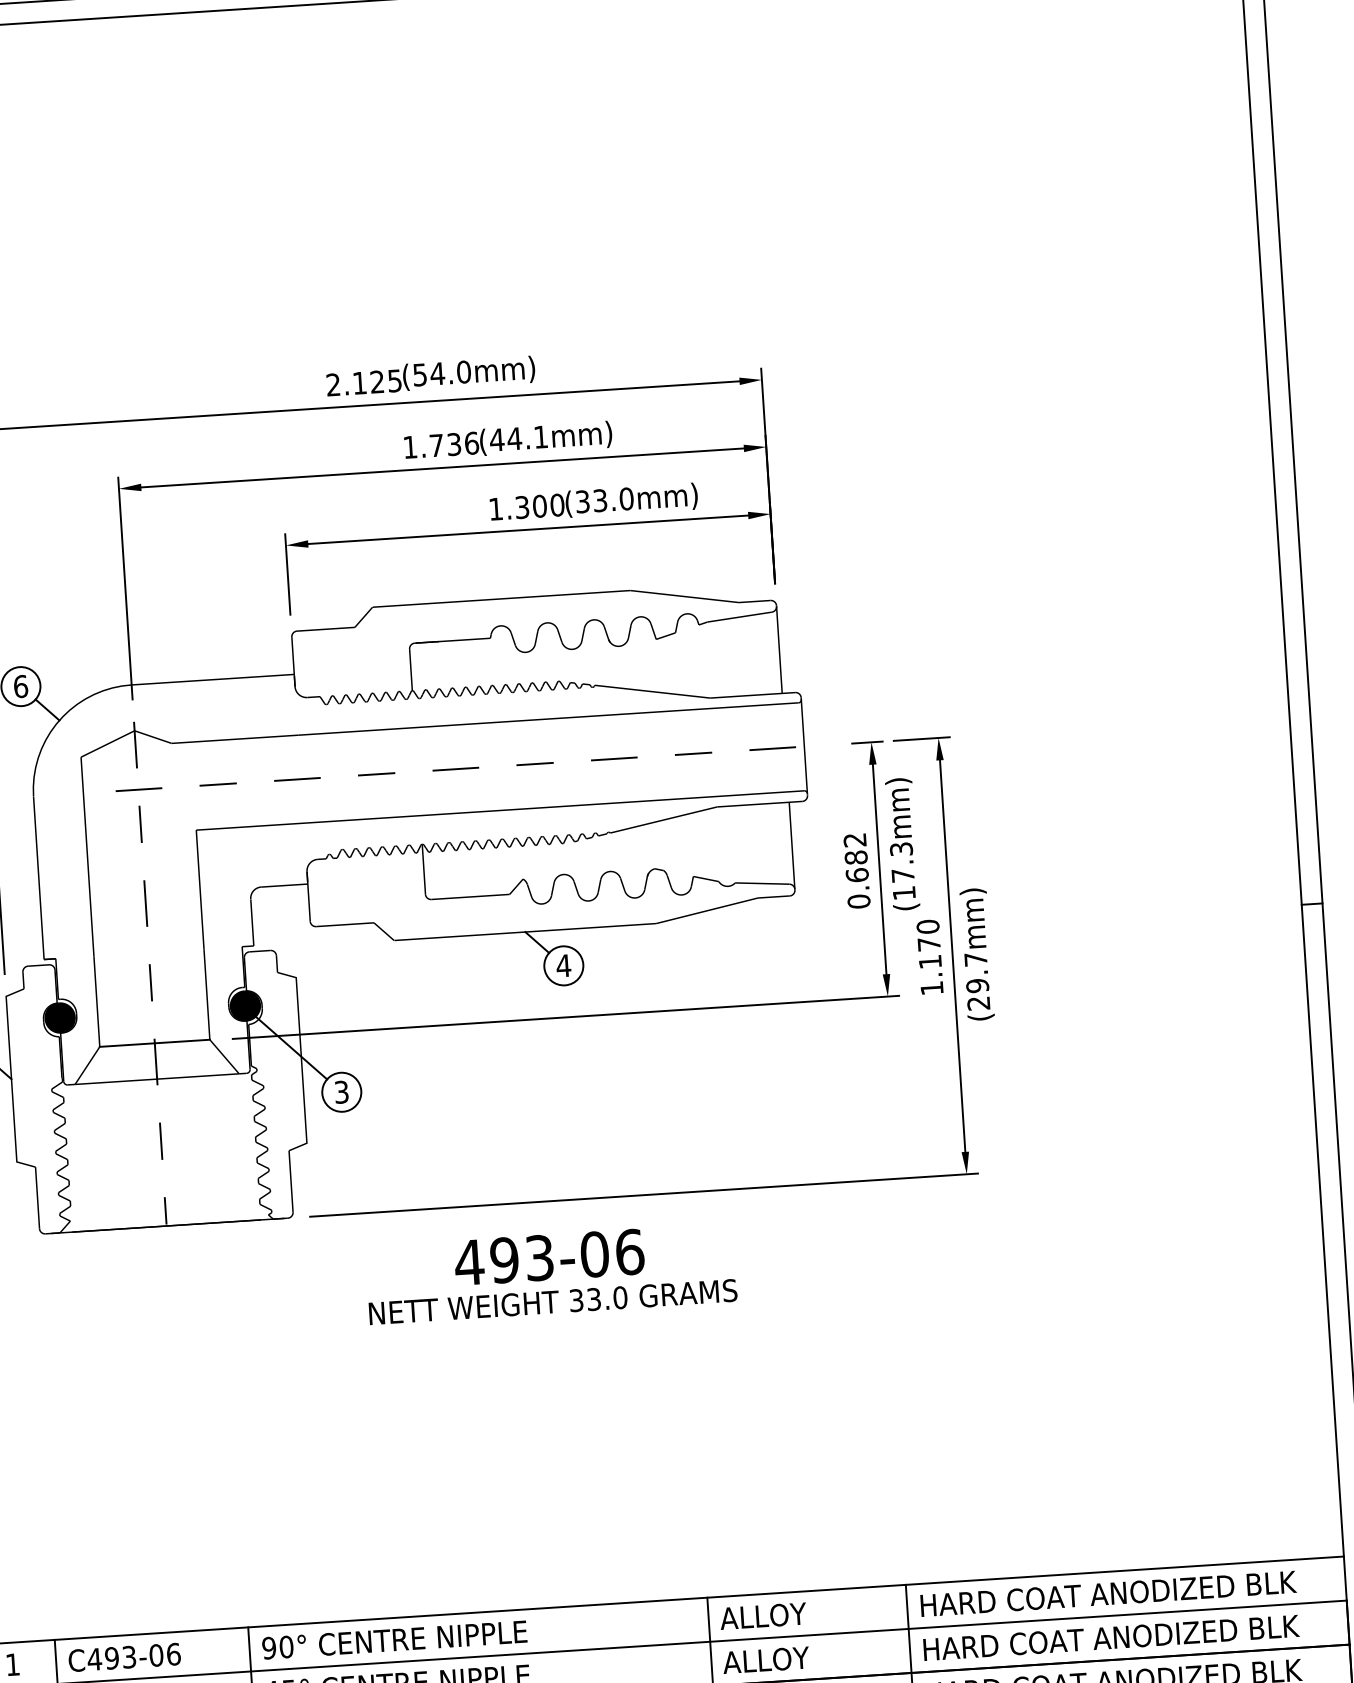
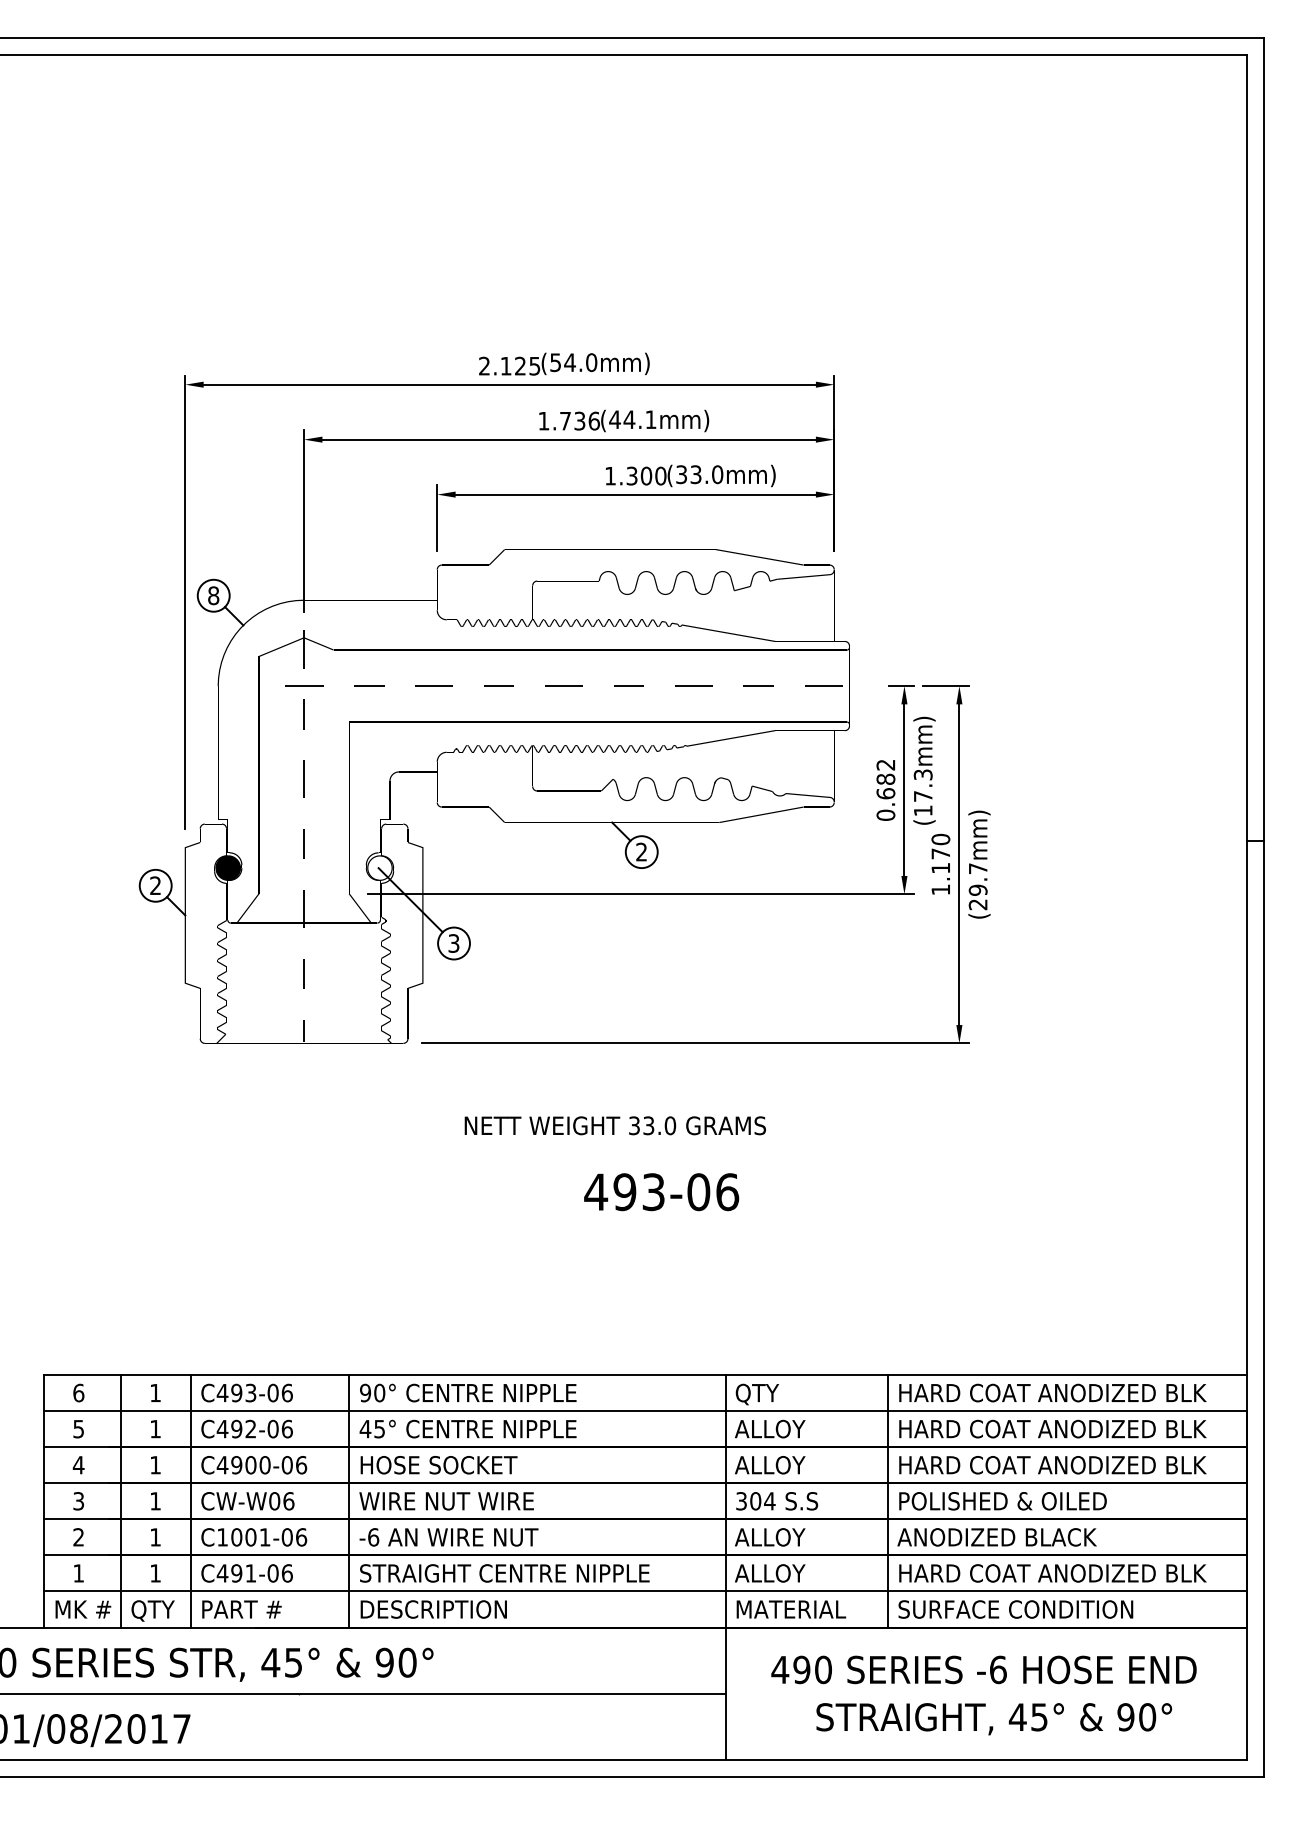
text: (20, 686) -> (213, 595), 6 -> 8
text: (563, 965) -> (641, 851), 4 -> 2
fill: (244, 1005) -> (379, 867), removed
line: (155, 1042) -> (304, 893), removed
text: (549, 1257) -> (661, 1192), moved
text: (762, 1618) -> (769, 1394), ALLOY -> QTY

